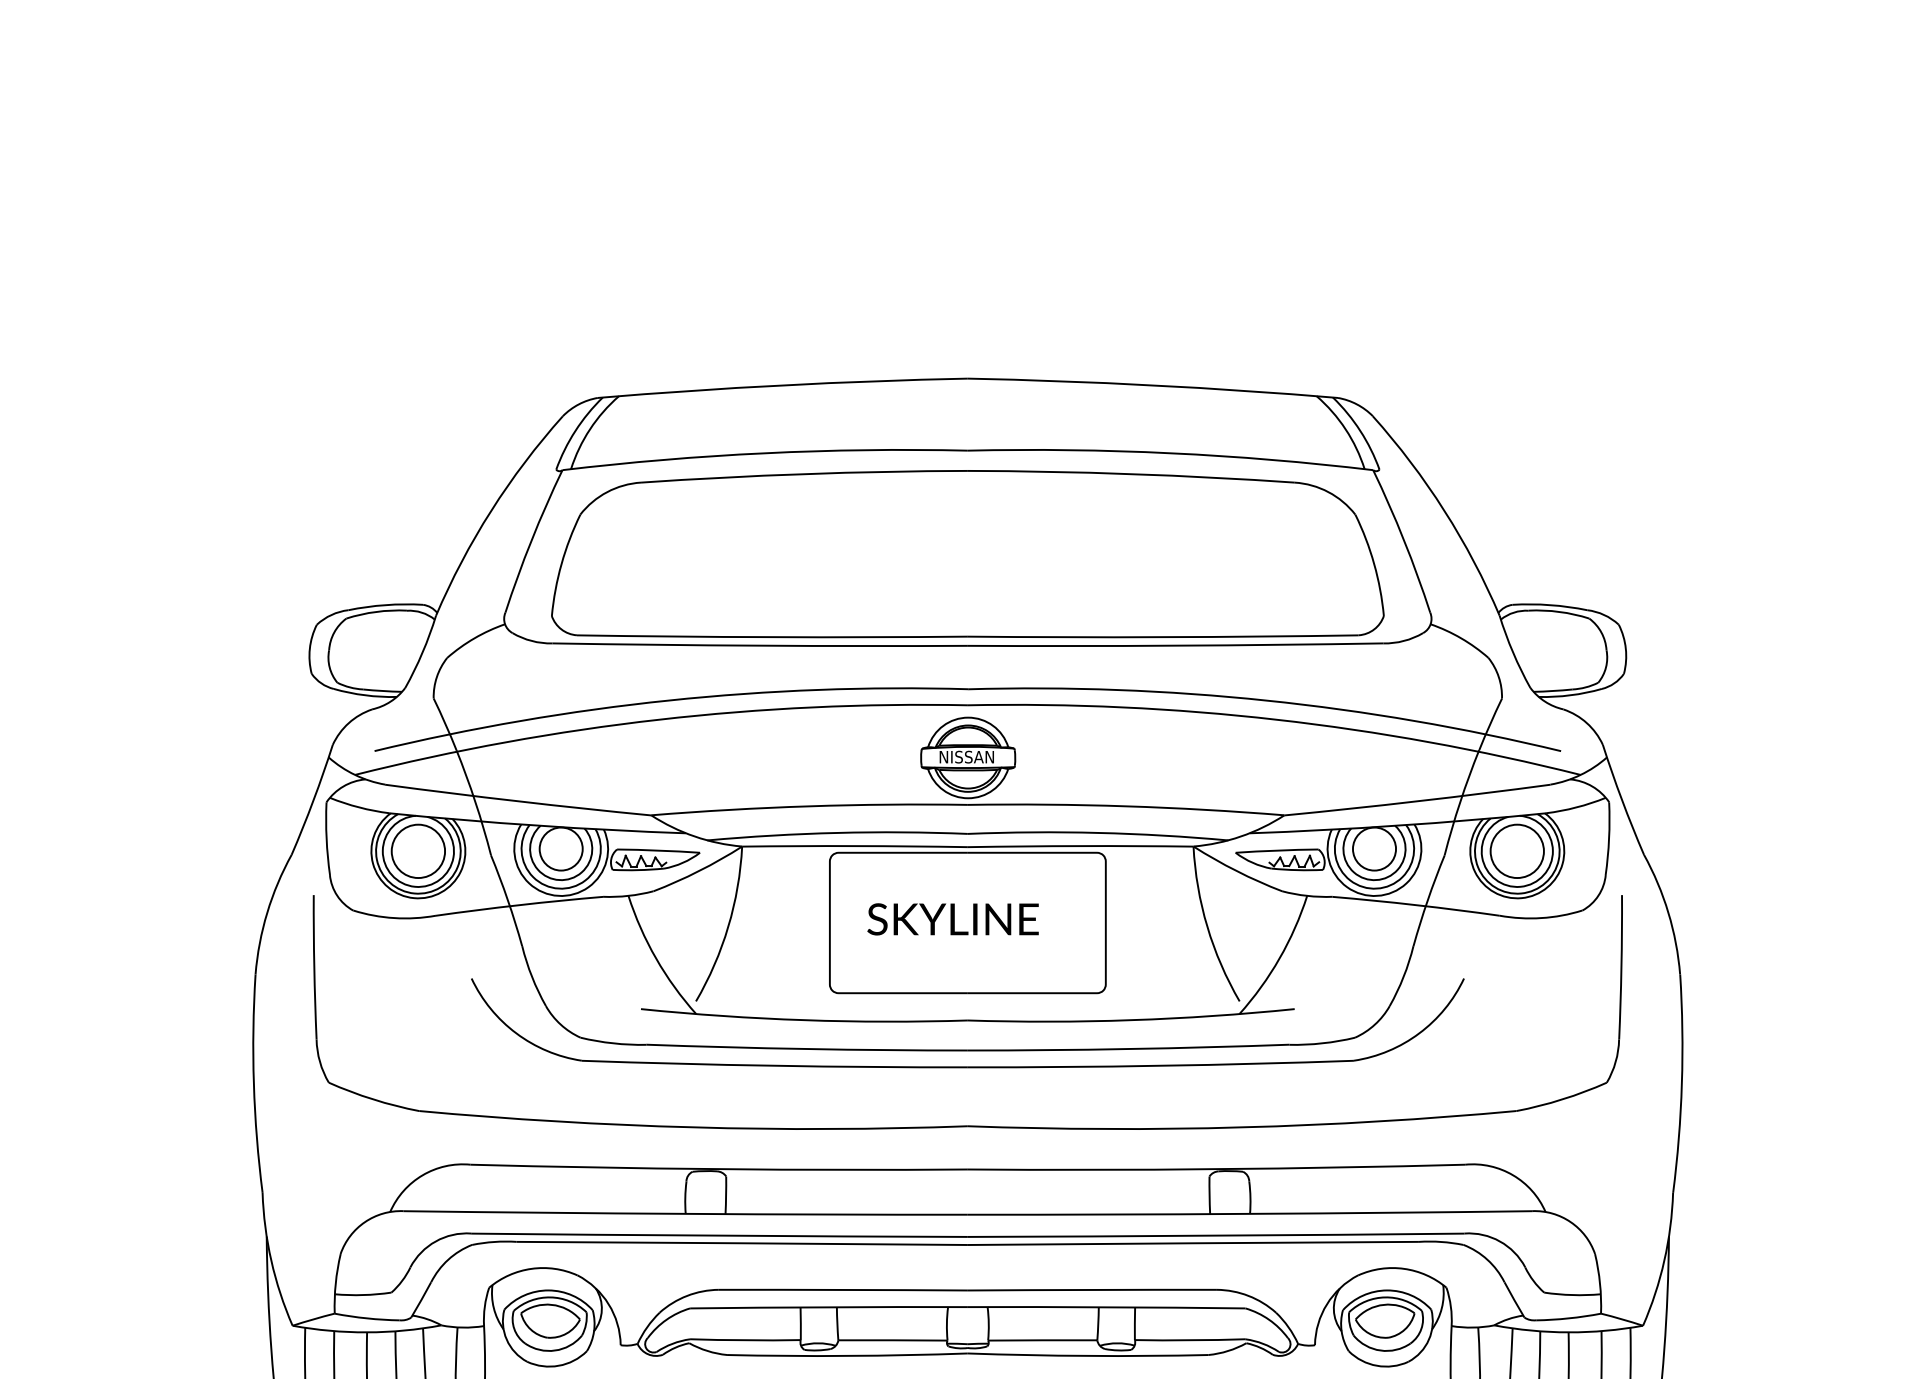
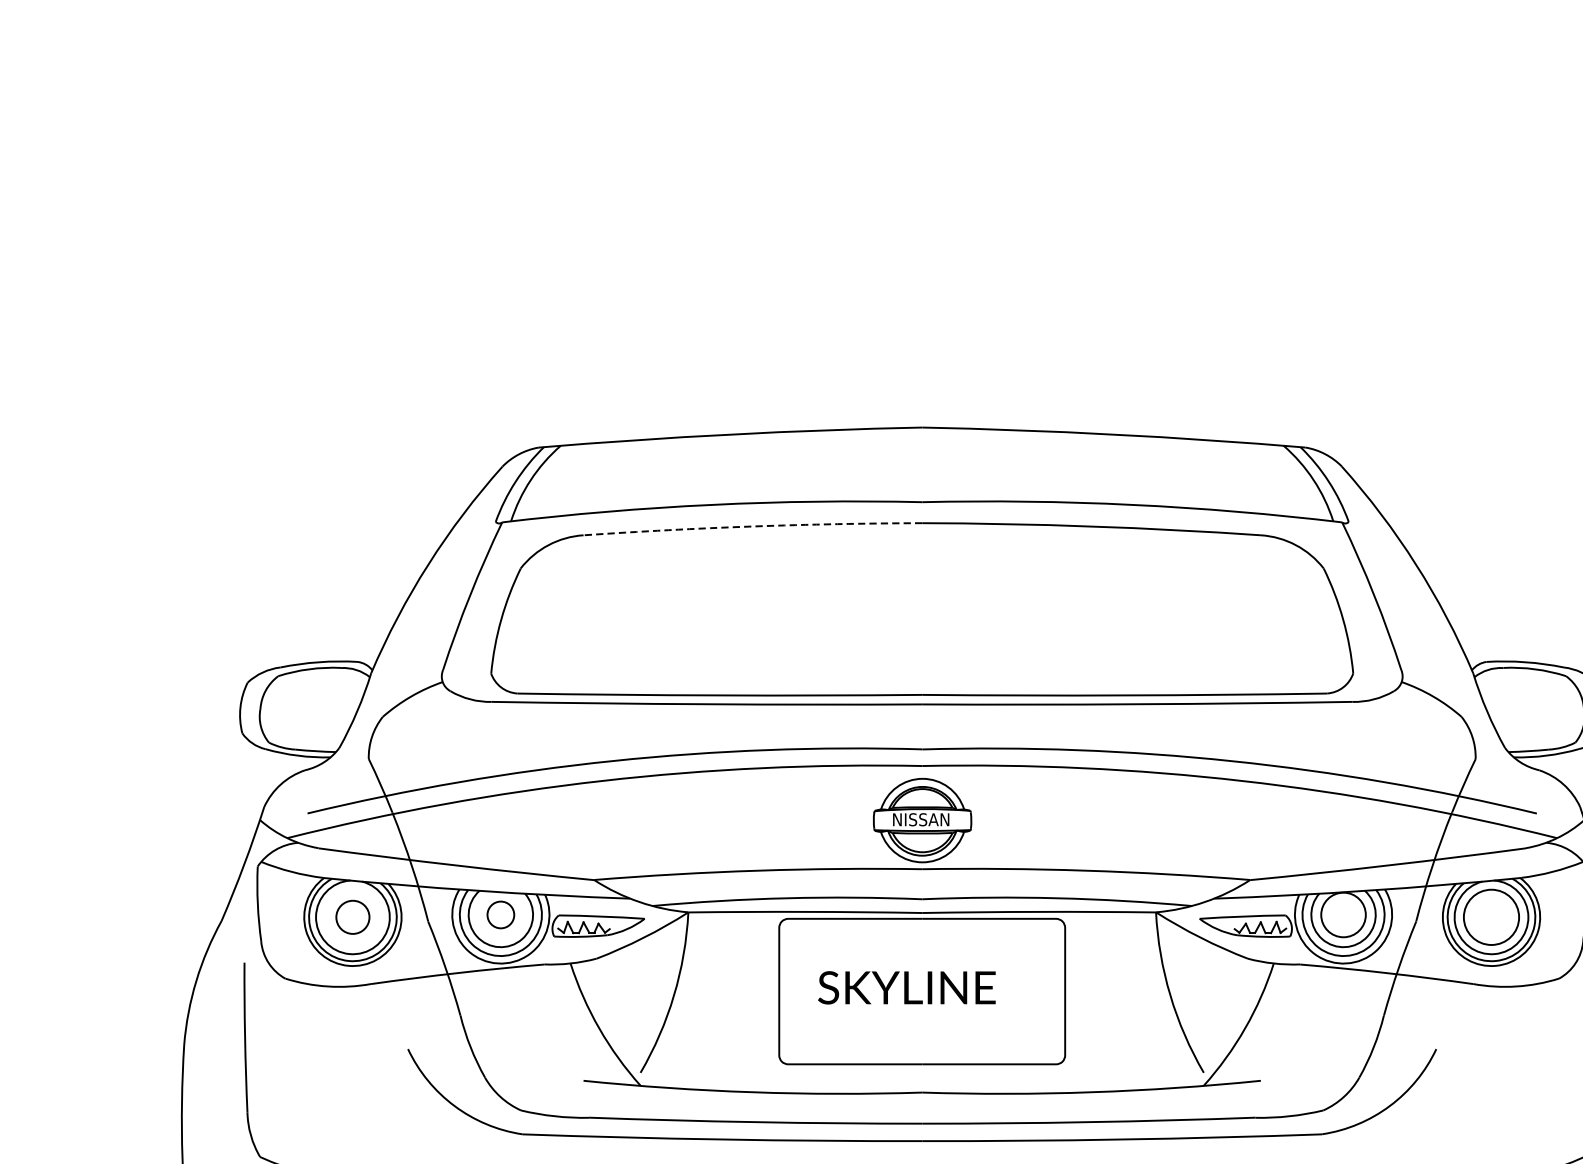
arc: (804, 474) -> (752, 526), solid -> dashed
circle: (560, 848) -> (500, 914), size x0.6
circle: (418, 851) -> (353, 917), size x0.6

